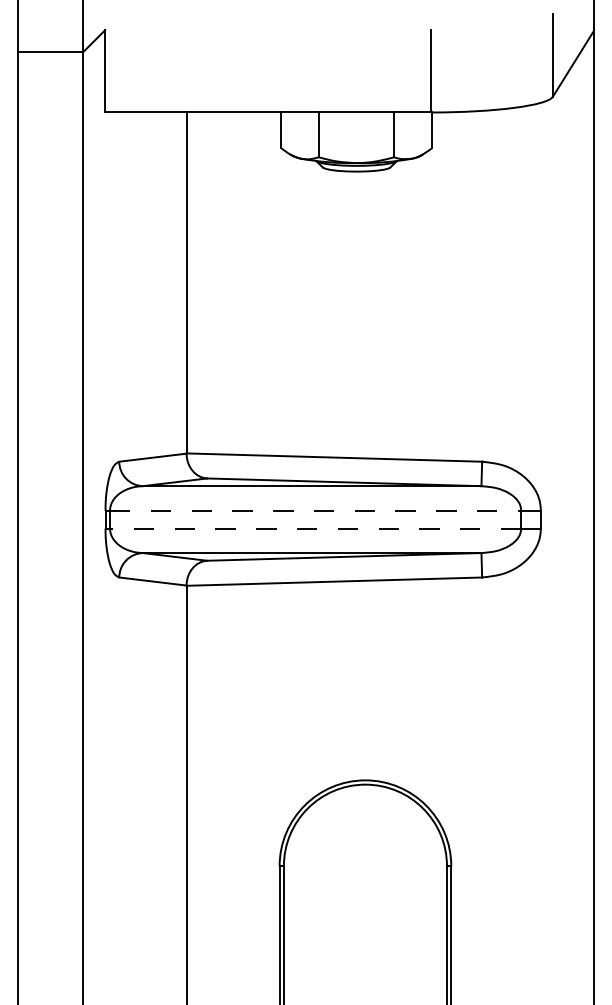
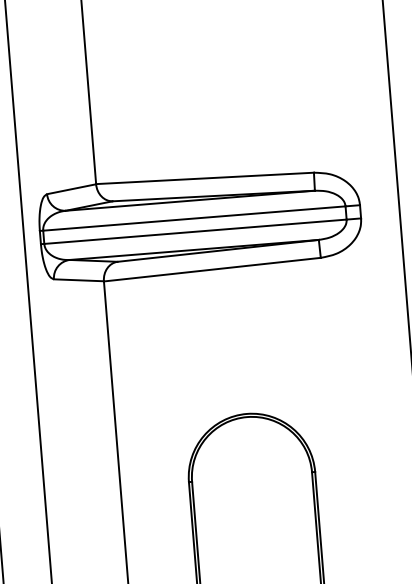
line: (315, 510) -> (194, 218), dashed -> solid
line: (315, 528) -> (195, 231), dashed -> solid

